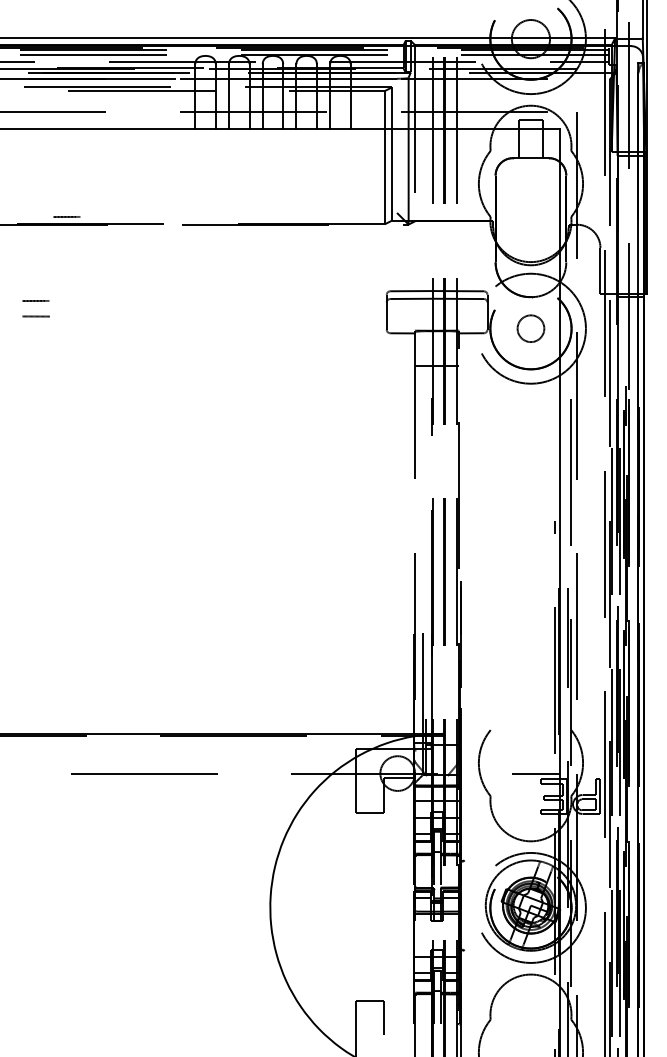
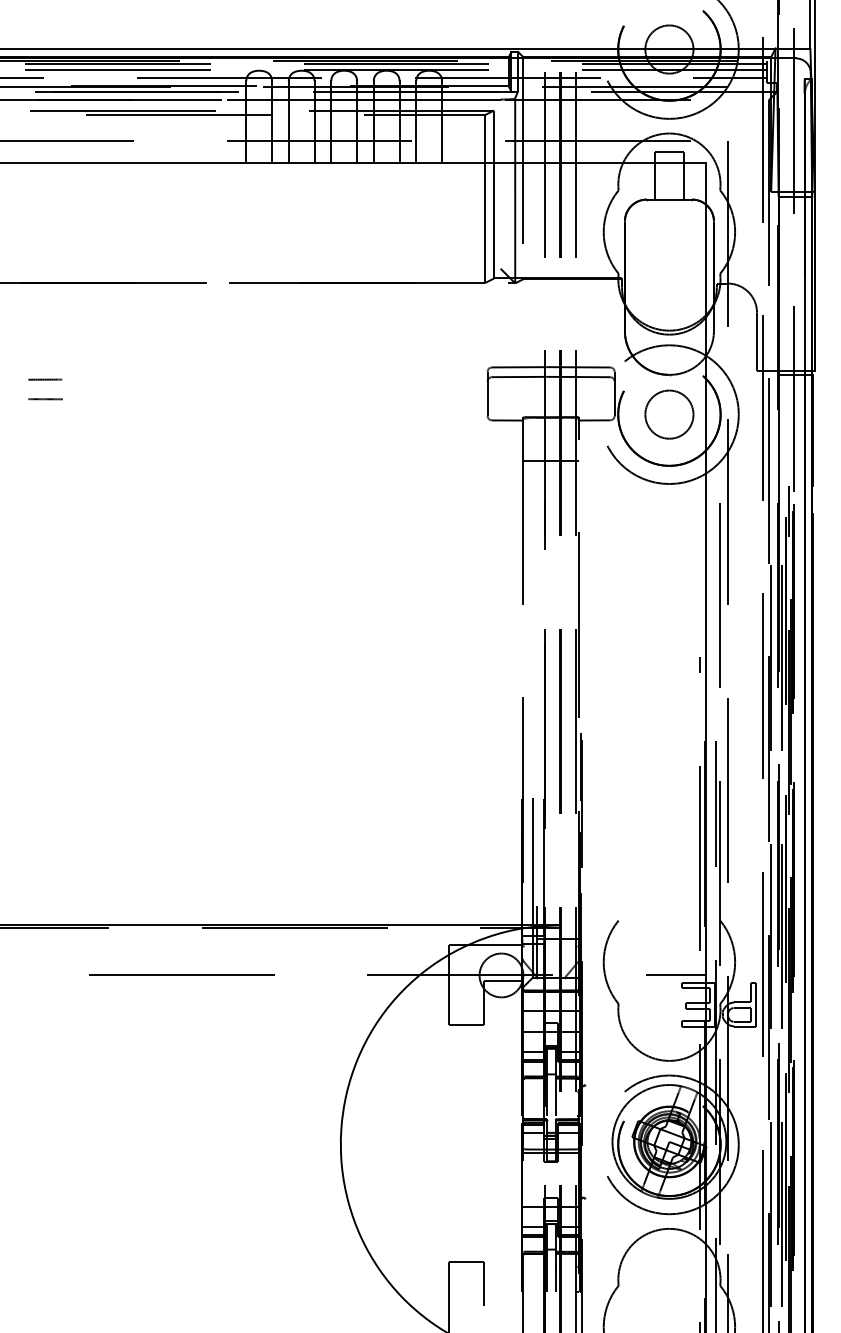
line: (66, 216) -> (83, 273), removed
circle: (530, 328) -> (668, 414), size x1.43

